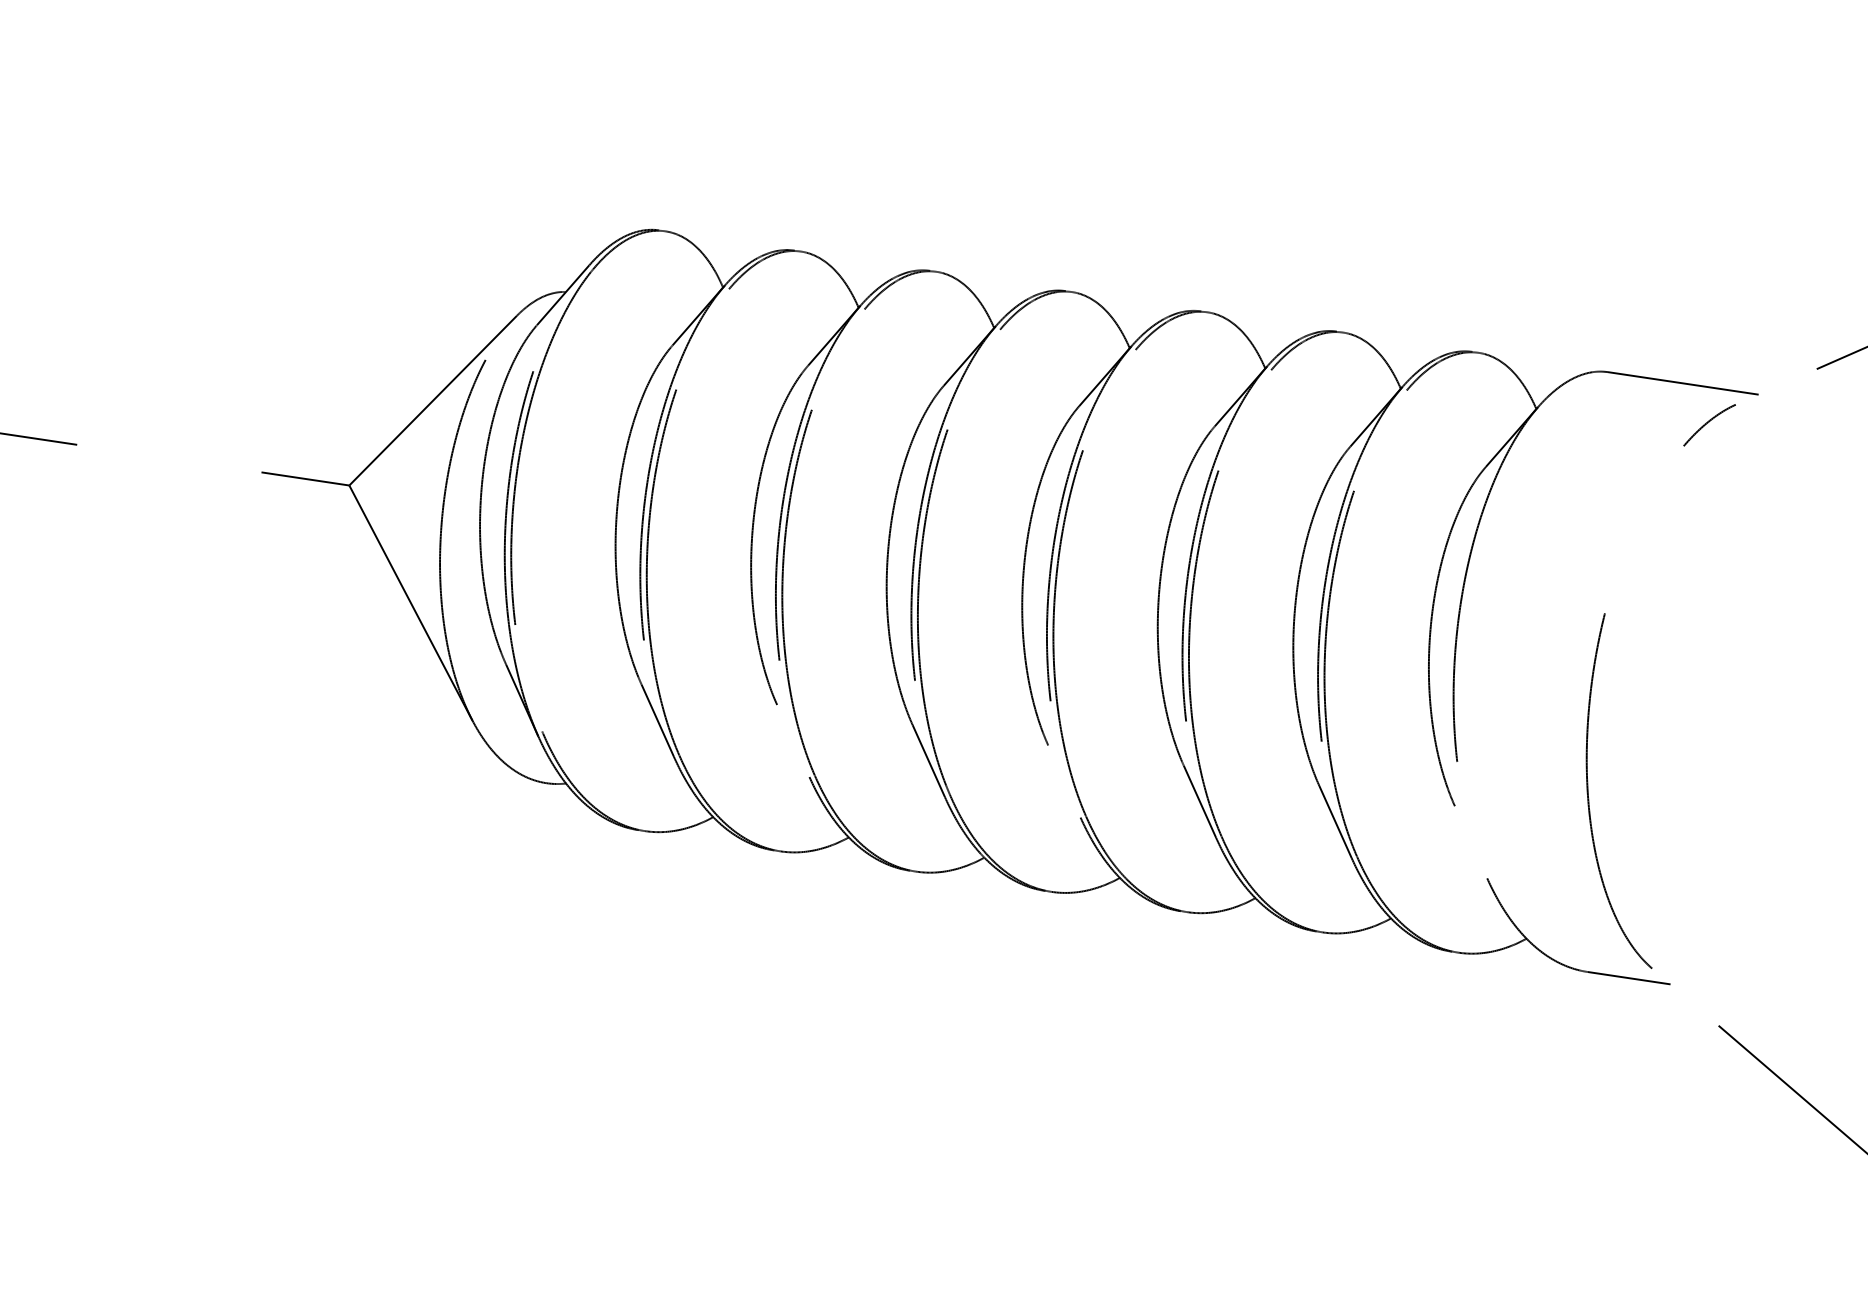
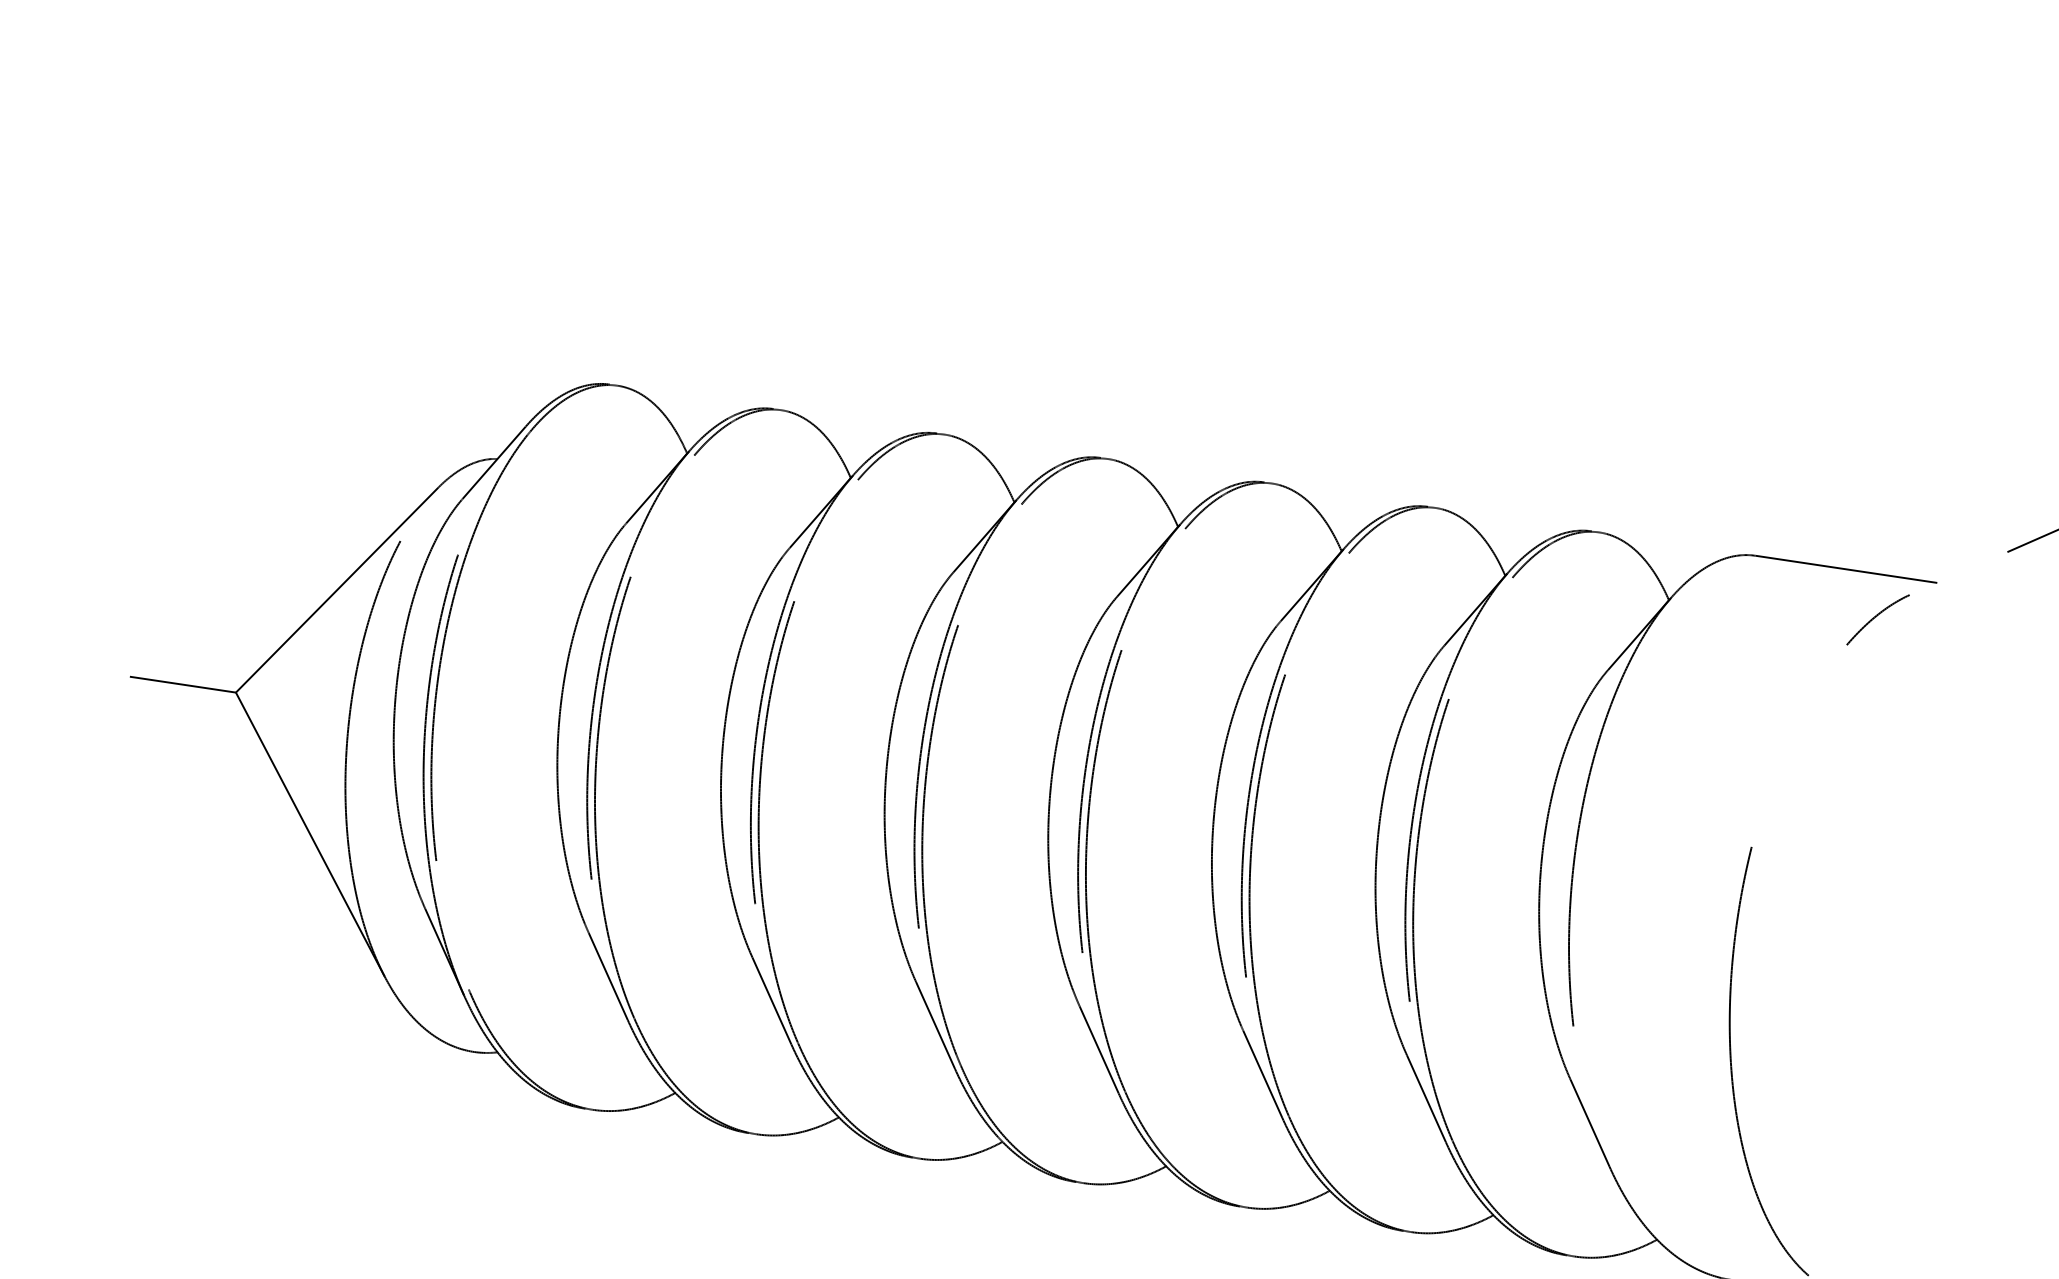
line: (793, 740) -> (772, 1000), added
line: (1064, 781) -> (1099, 1049), added
line: (1470, 842) -> (1589, 1123), added

